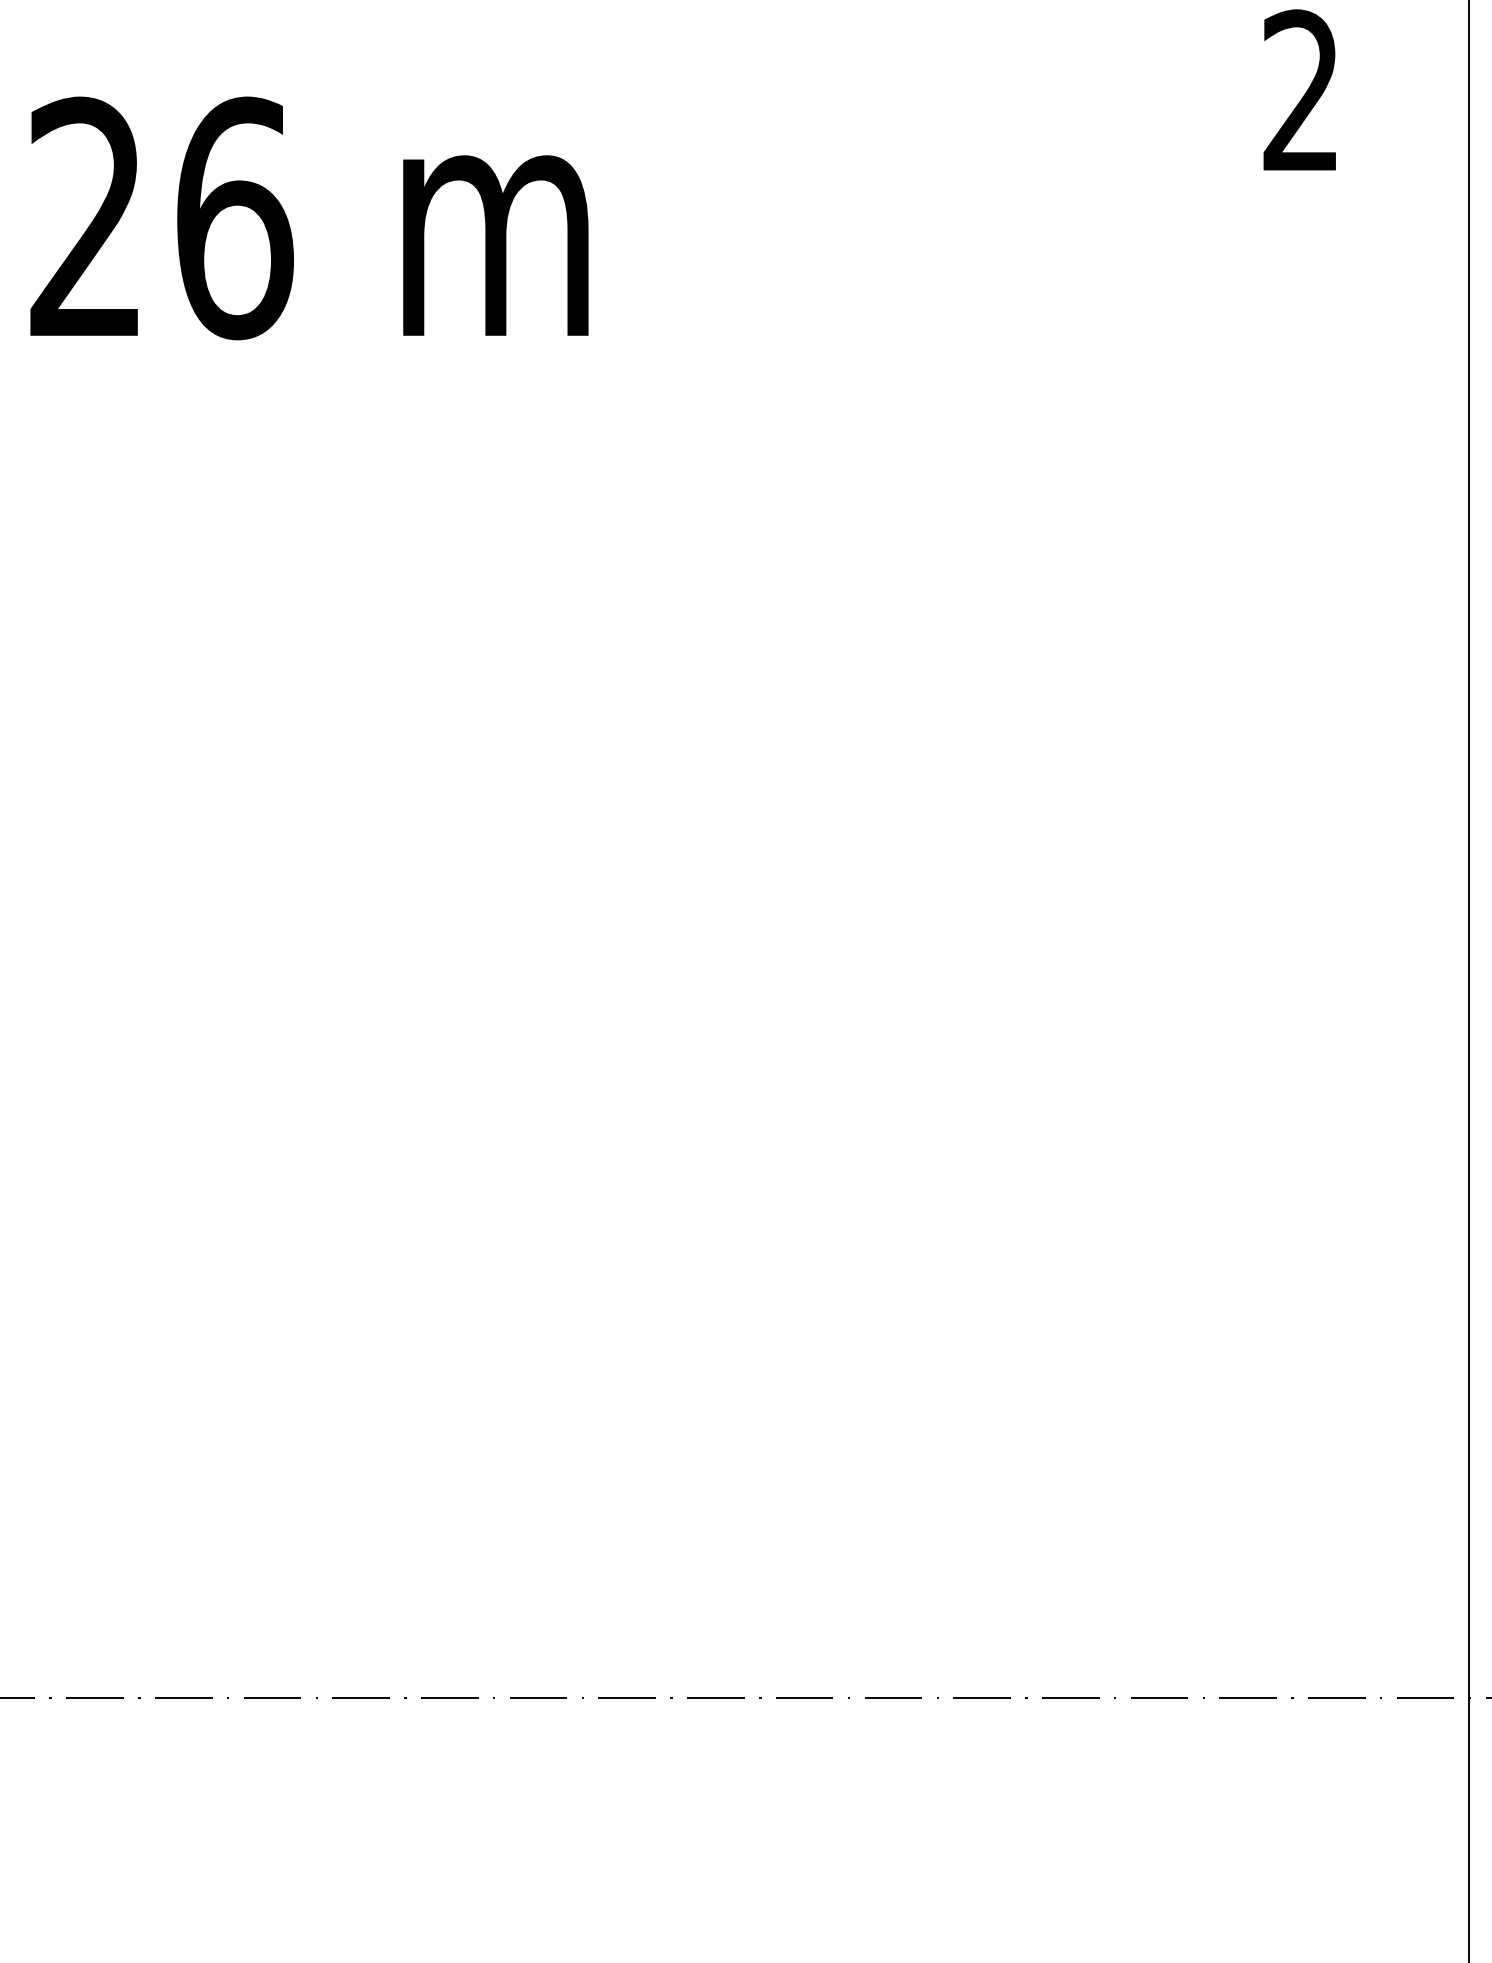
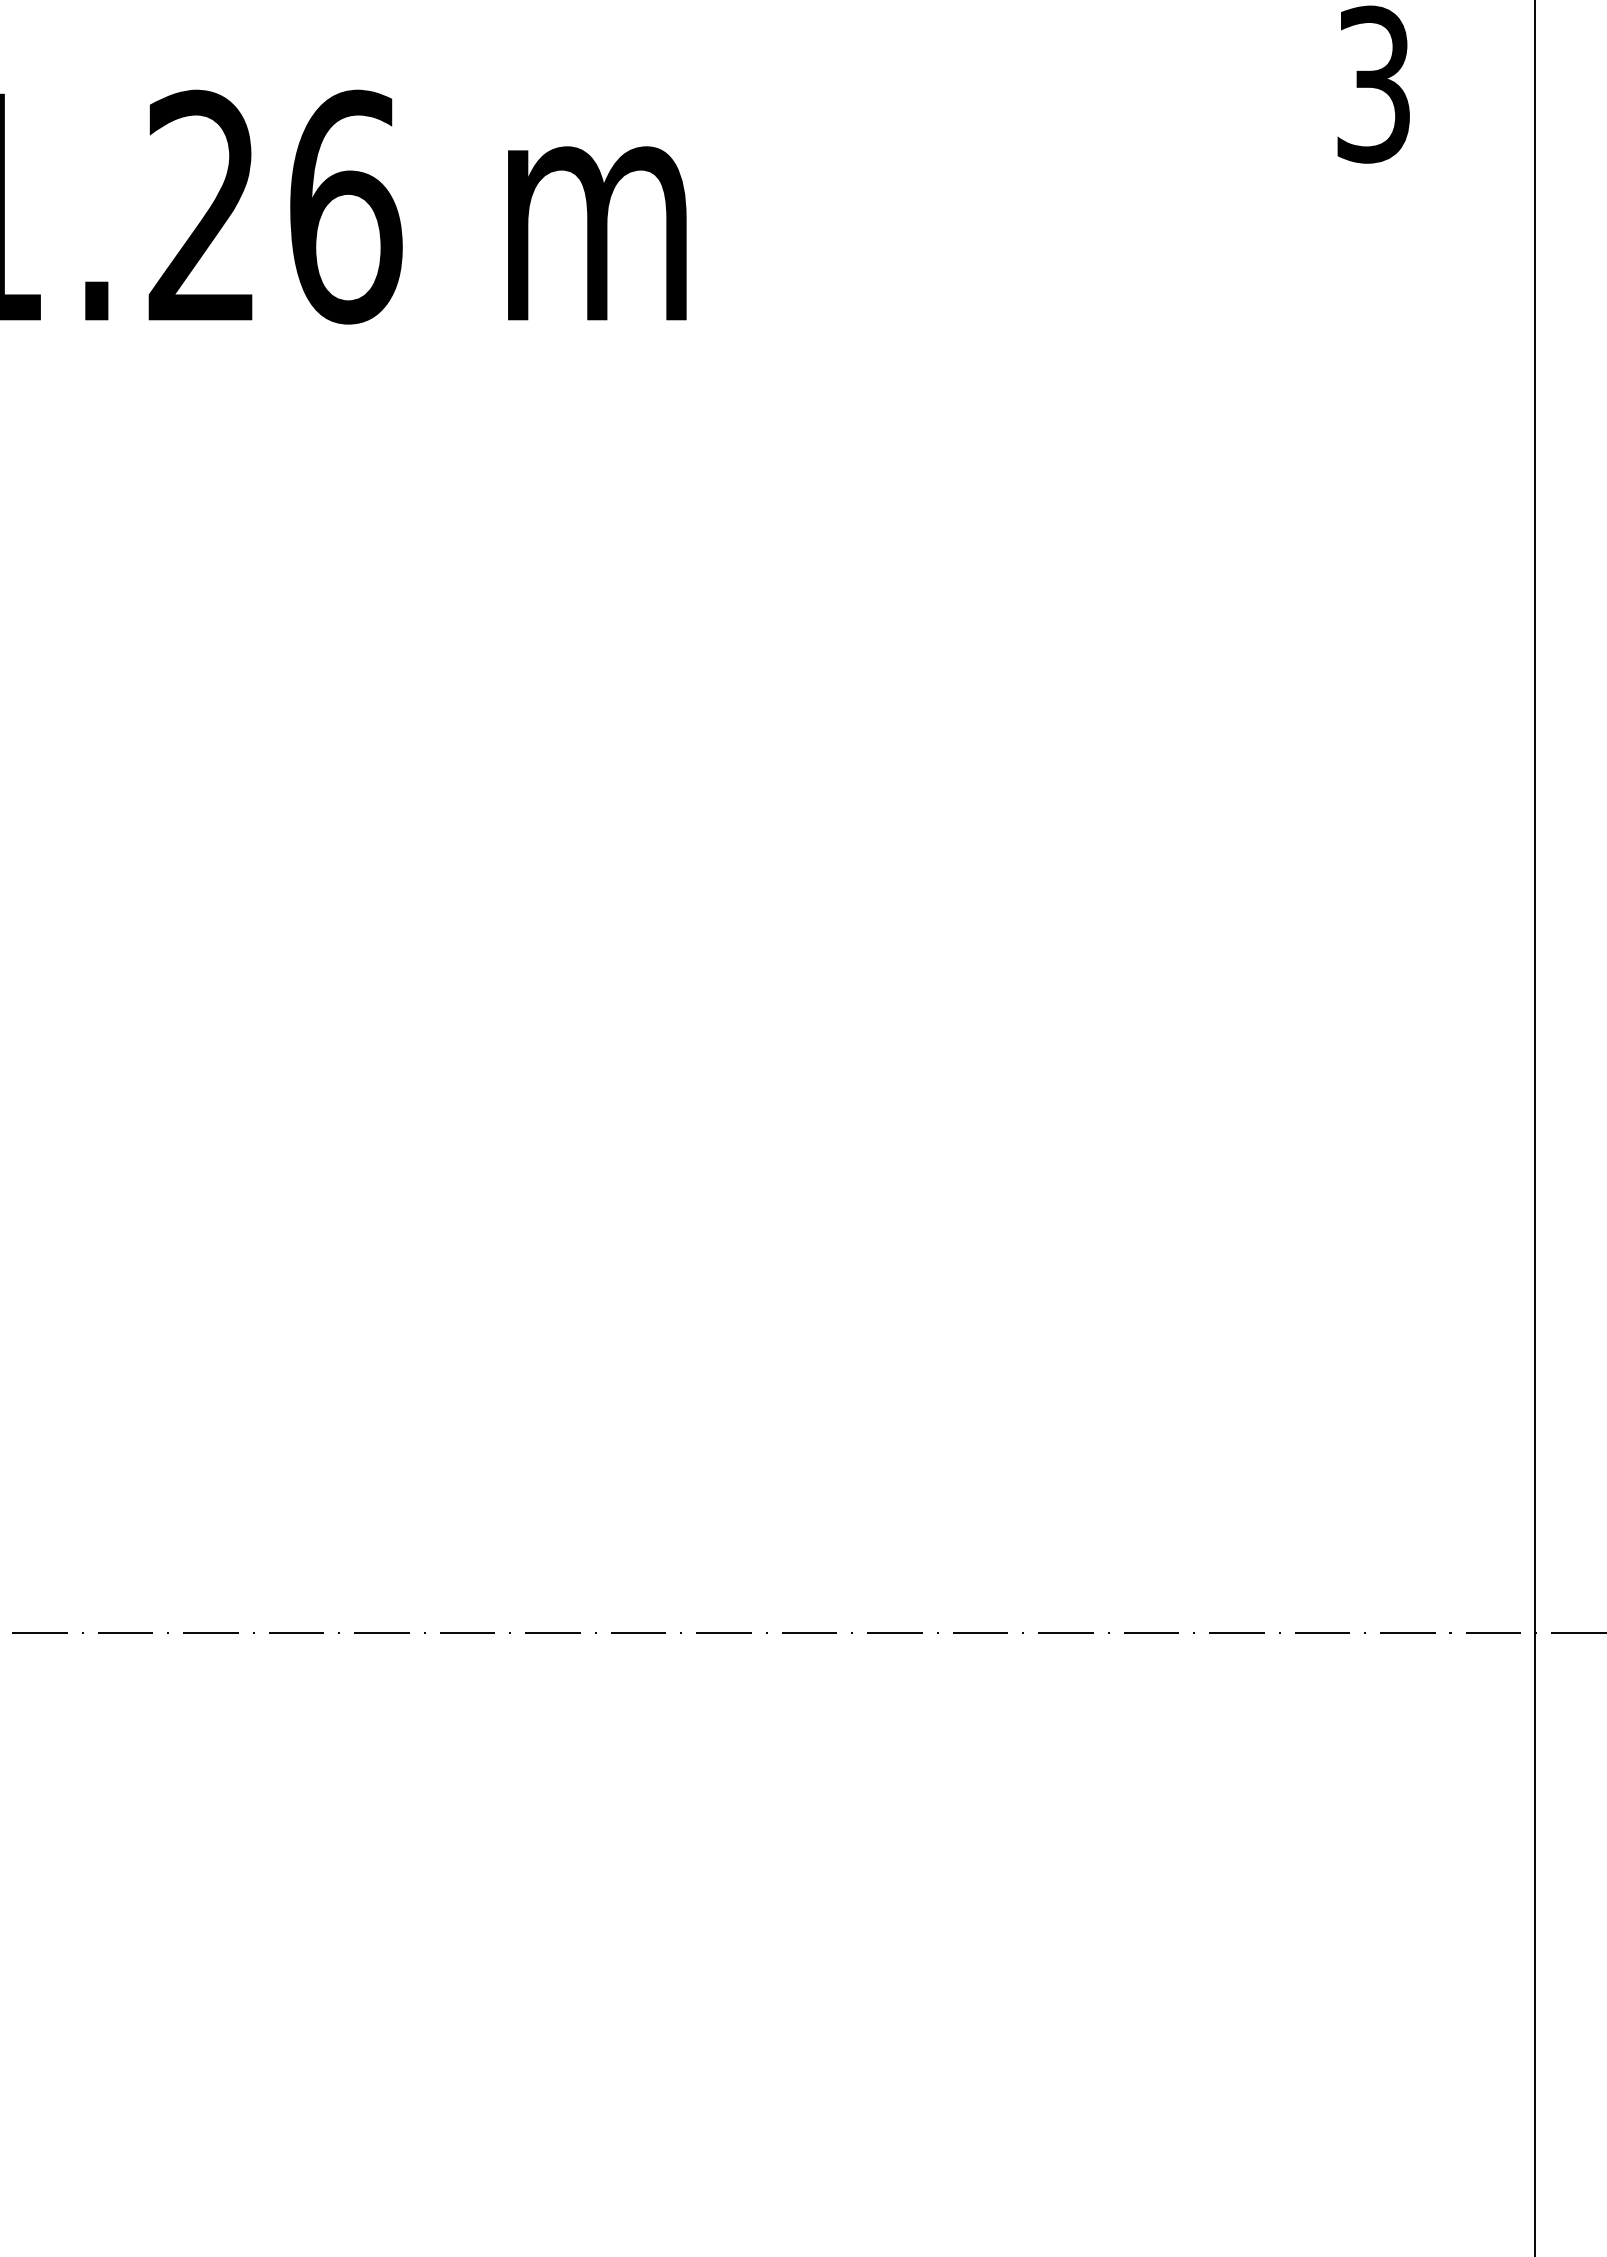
text: (1301, 91) -> (1373, 84), 2 -> 3

